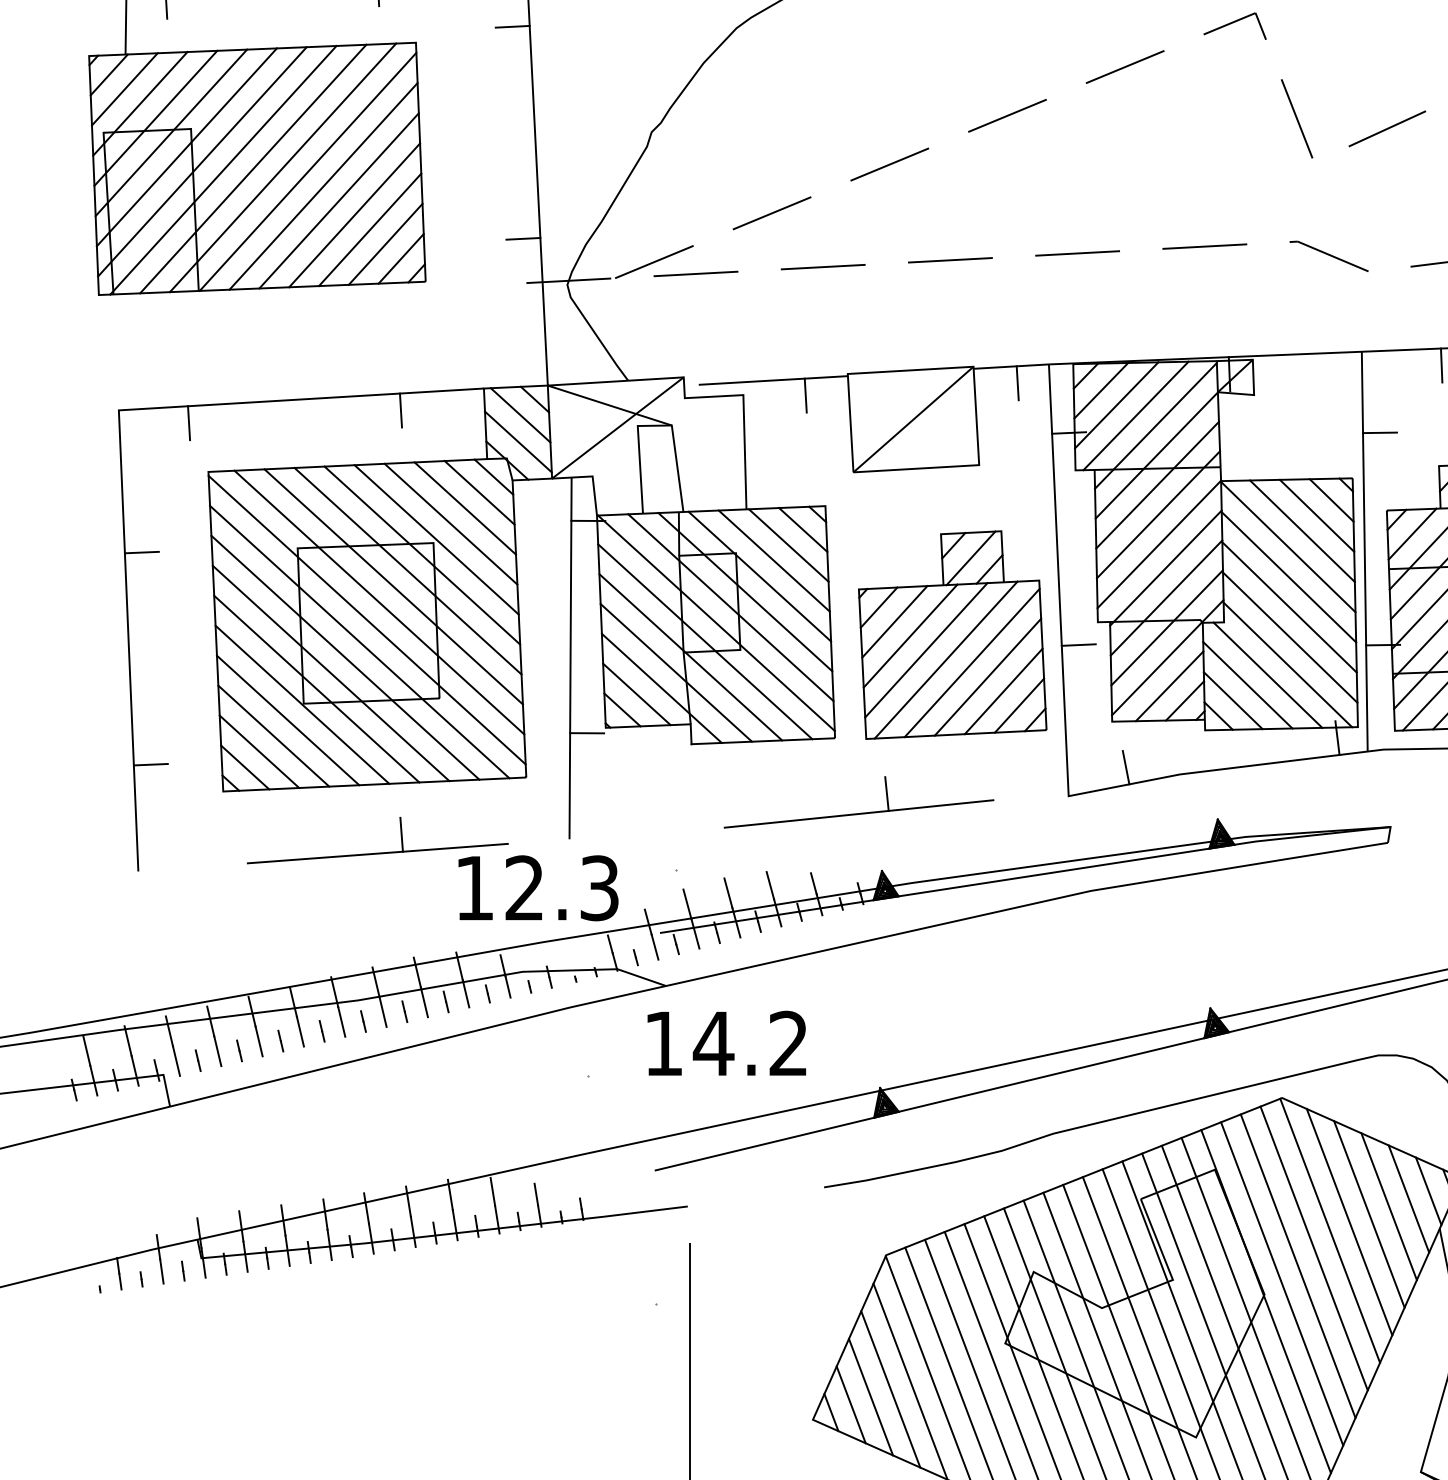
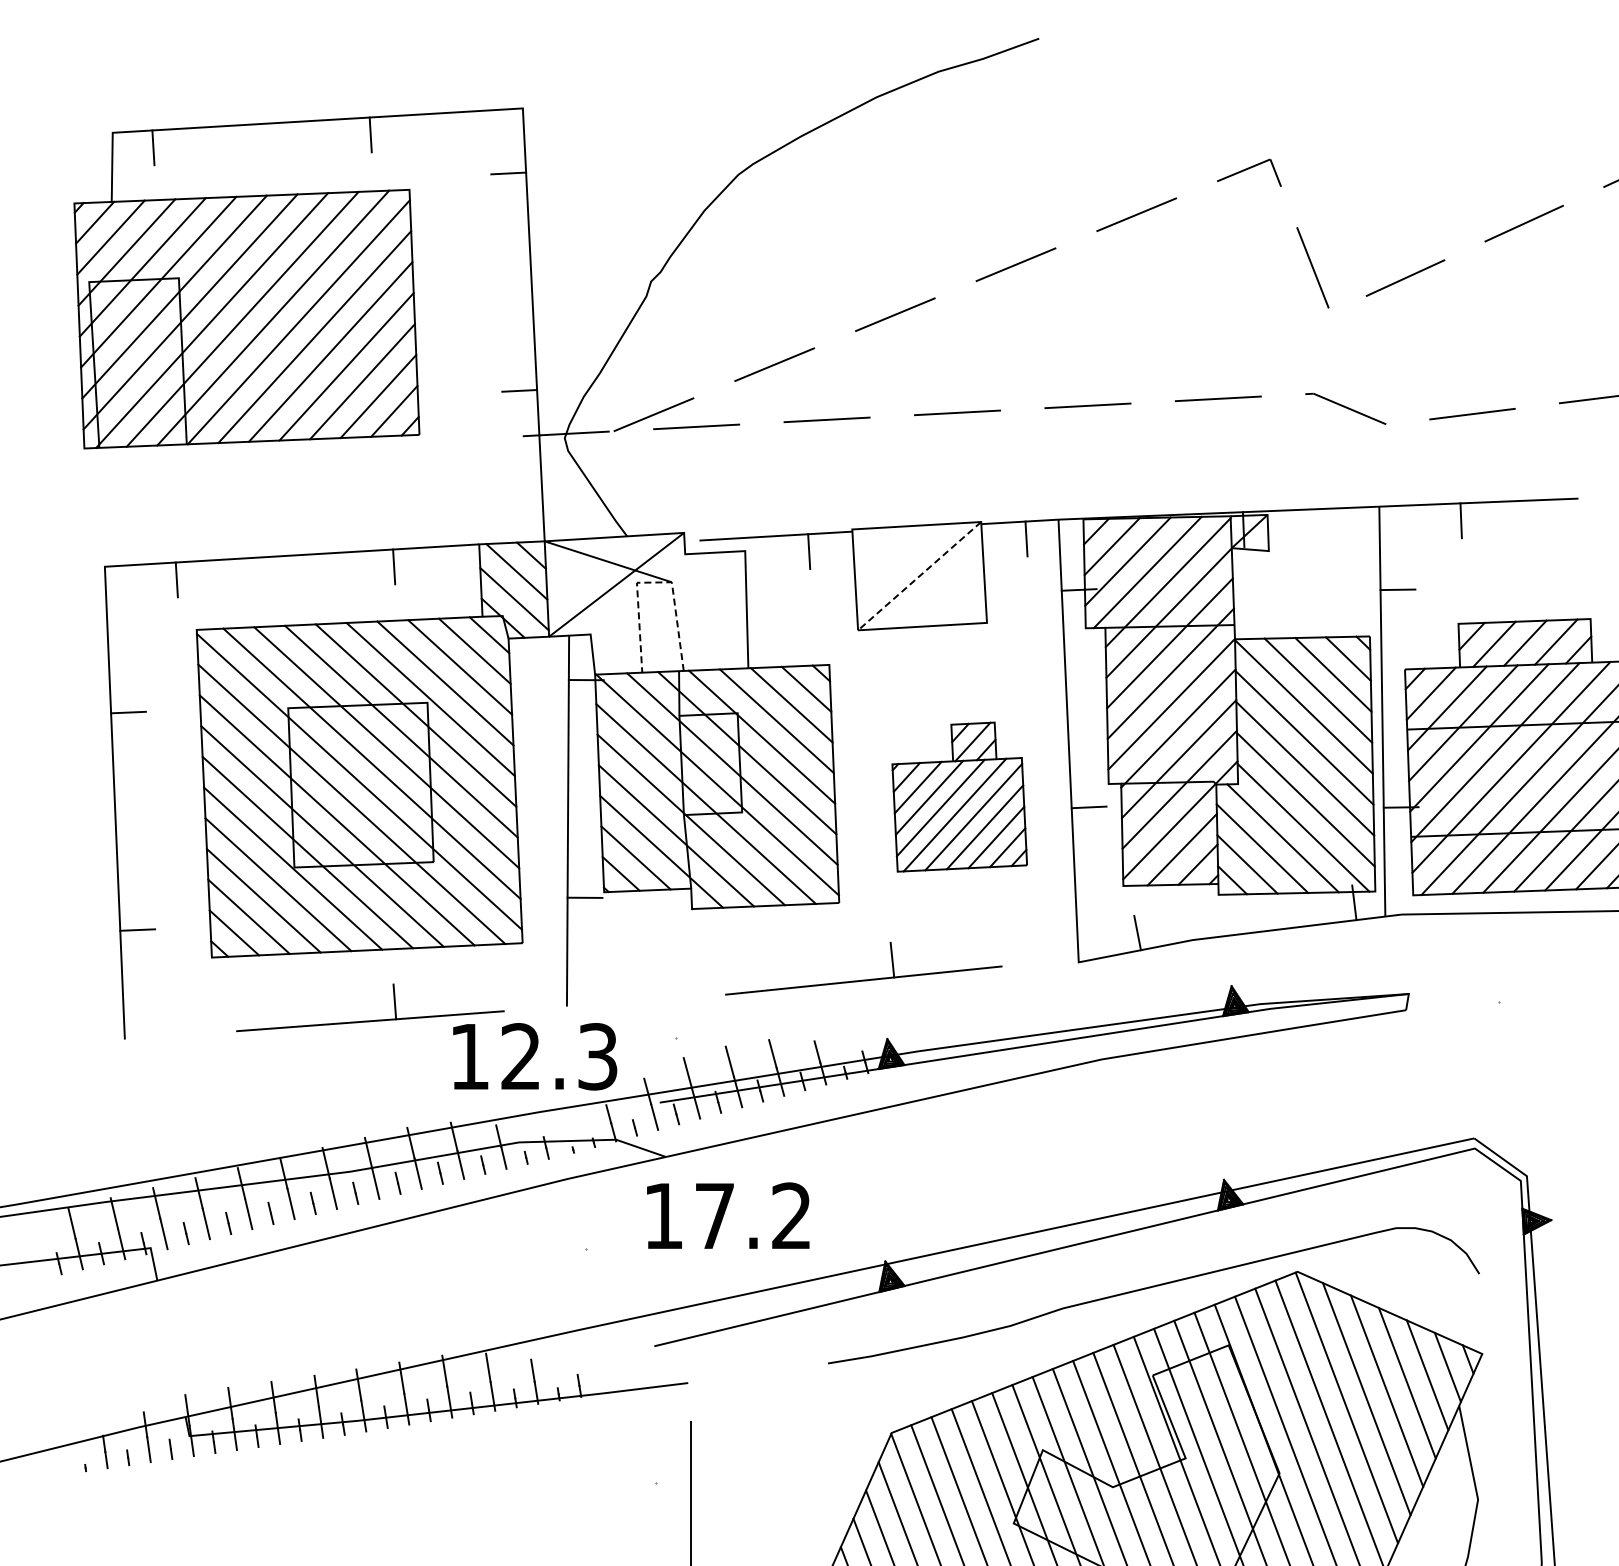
line: (913, 419) -> (919, 576), solid -> dashed
line: (653, 425) -> (653, 582), solid -> dashed
part: (952, 634) -> (959, 796), size x0.7
text: (713, 1043) -> (714, 1215), 14.2 -> 17.2

